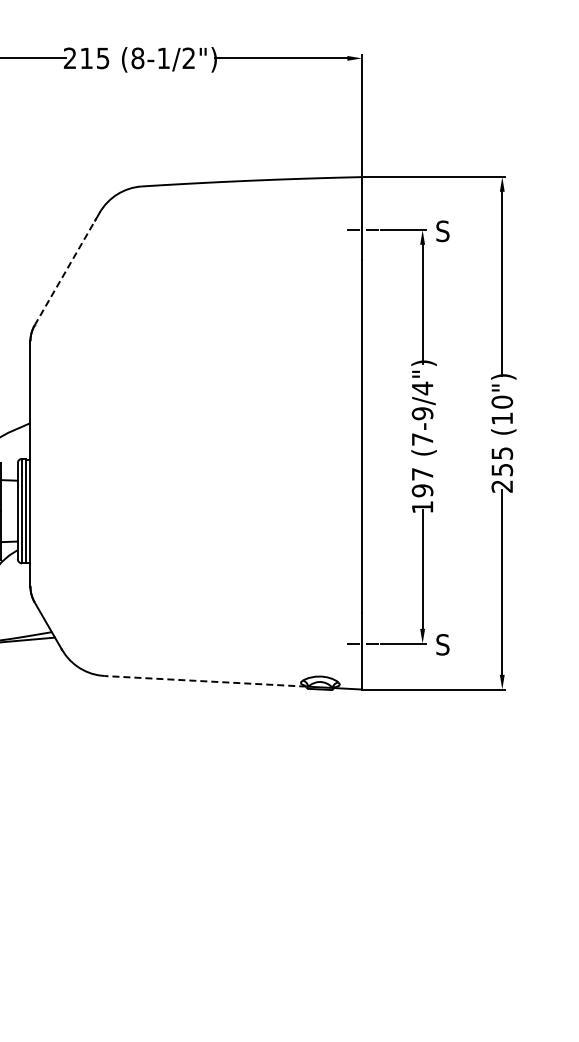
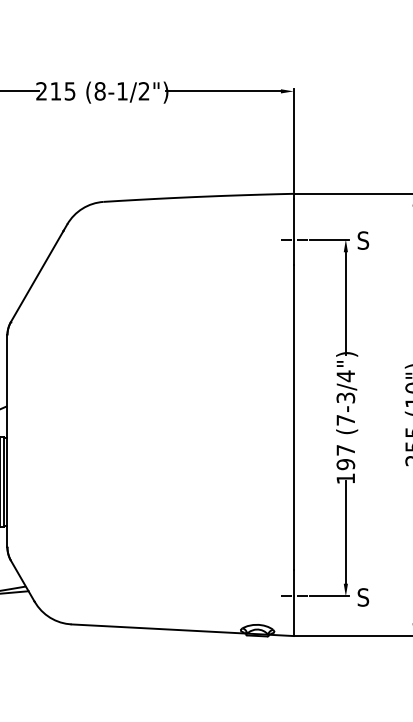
line: (65, 272) -> (37, 276), dashed -> solid
text: (422, 413) -> (345, 397), (7-9/4") -> (7-3/4")
line: (205, 681) -> (158, 629), dashed -> solid

